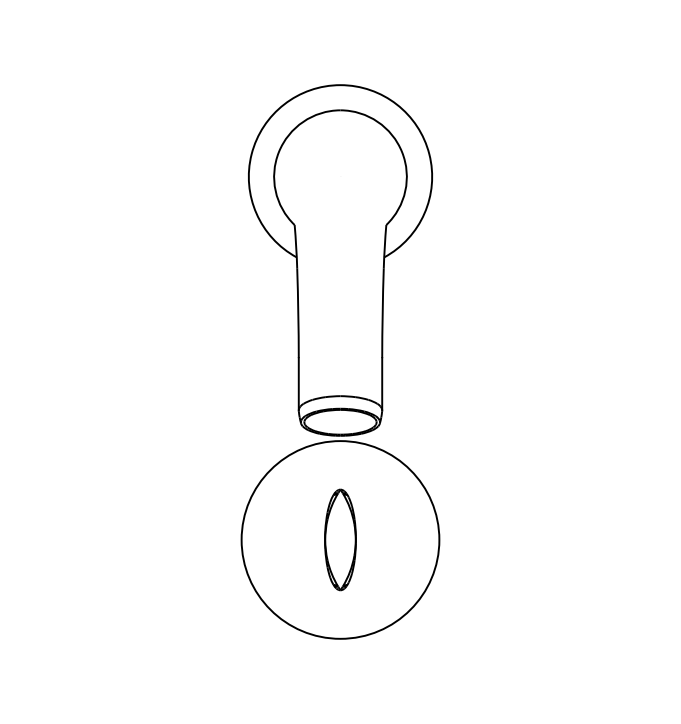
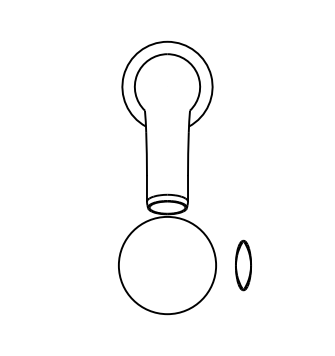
part: (340, 539) -> (243, 265), moved

